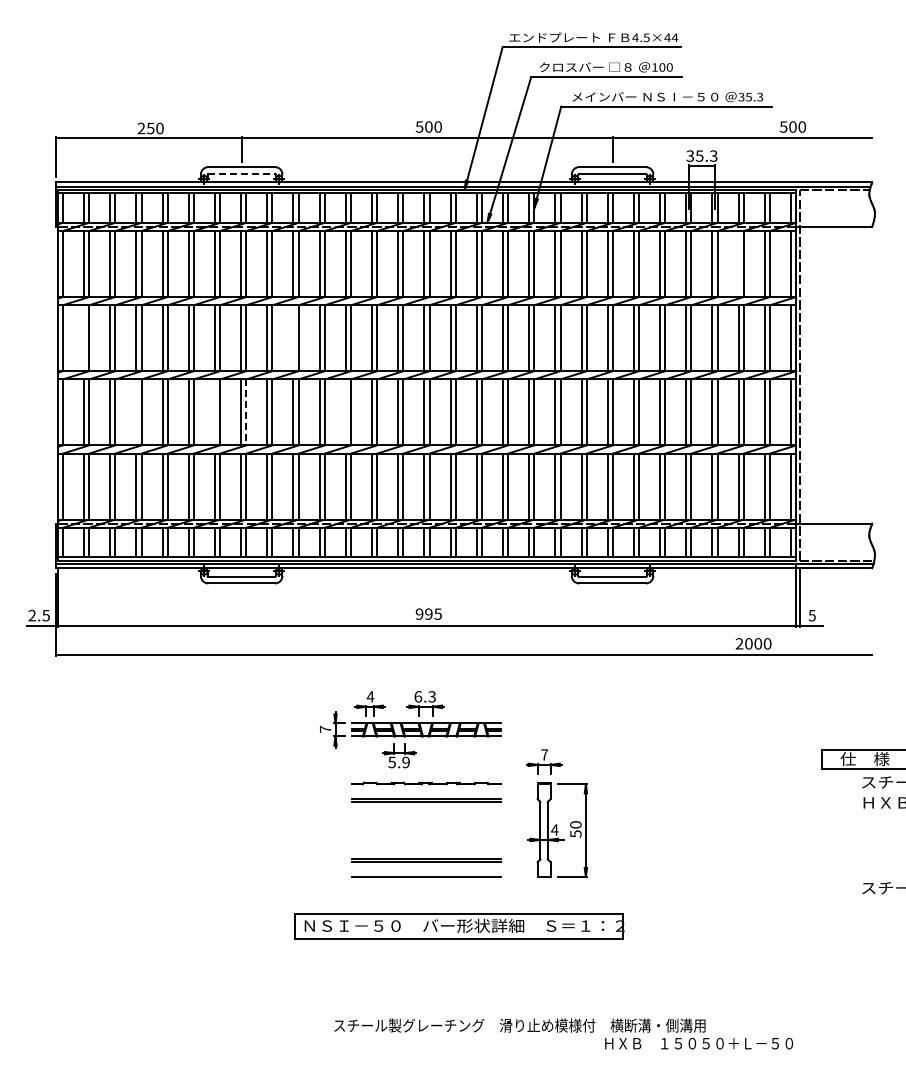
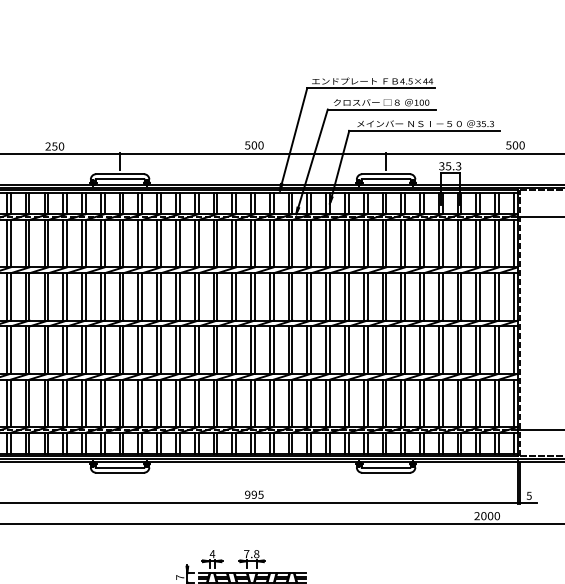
line: (242, 173) -> (120, 178), dashed -> solid
line: (738, 264) -> (476, 244), added
line: (83, 338) -> (6, 297), added
line: (293, 338) -> (157, 297), added
line: (136, 412) -> (44, 350), added
line: (214, 412) -> (100, 350), added
line: (246, 412) -> (123, 350), dashed -> solid
line: (345, 412) -> (194, 350), added
text: (425, 696) -> (251, 553), 6.3 -> 7.8

